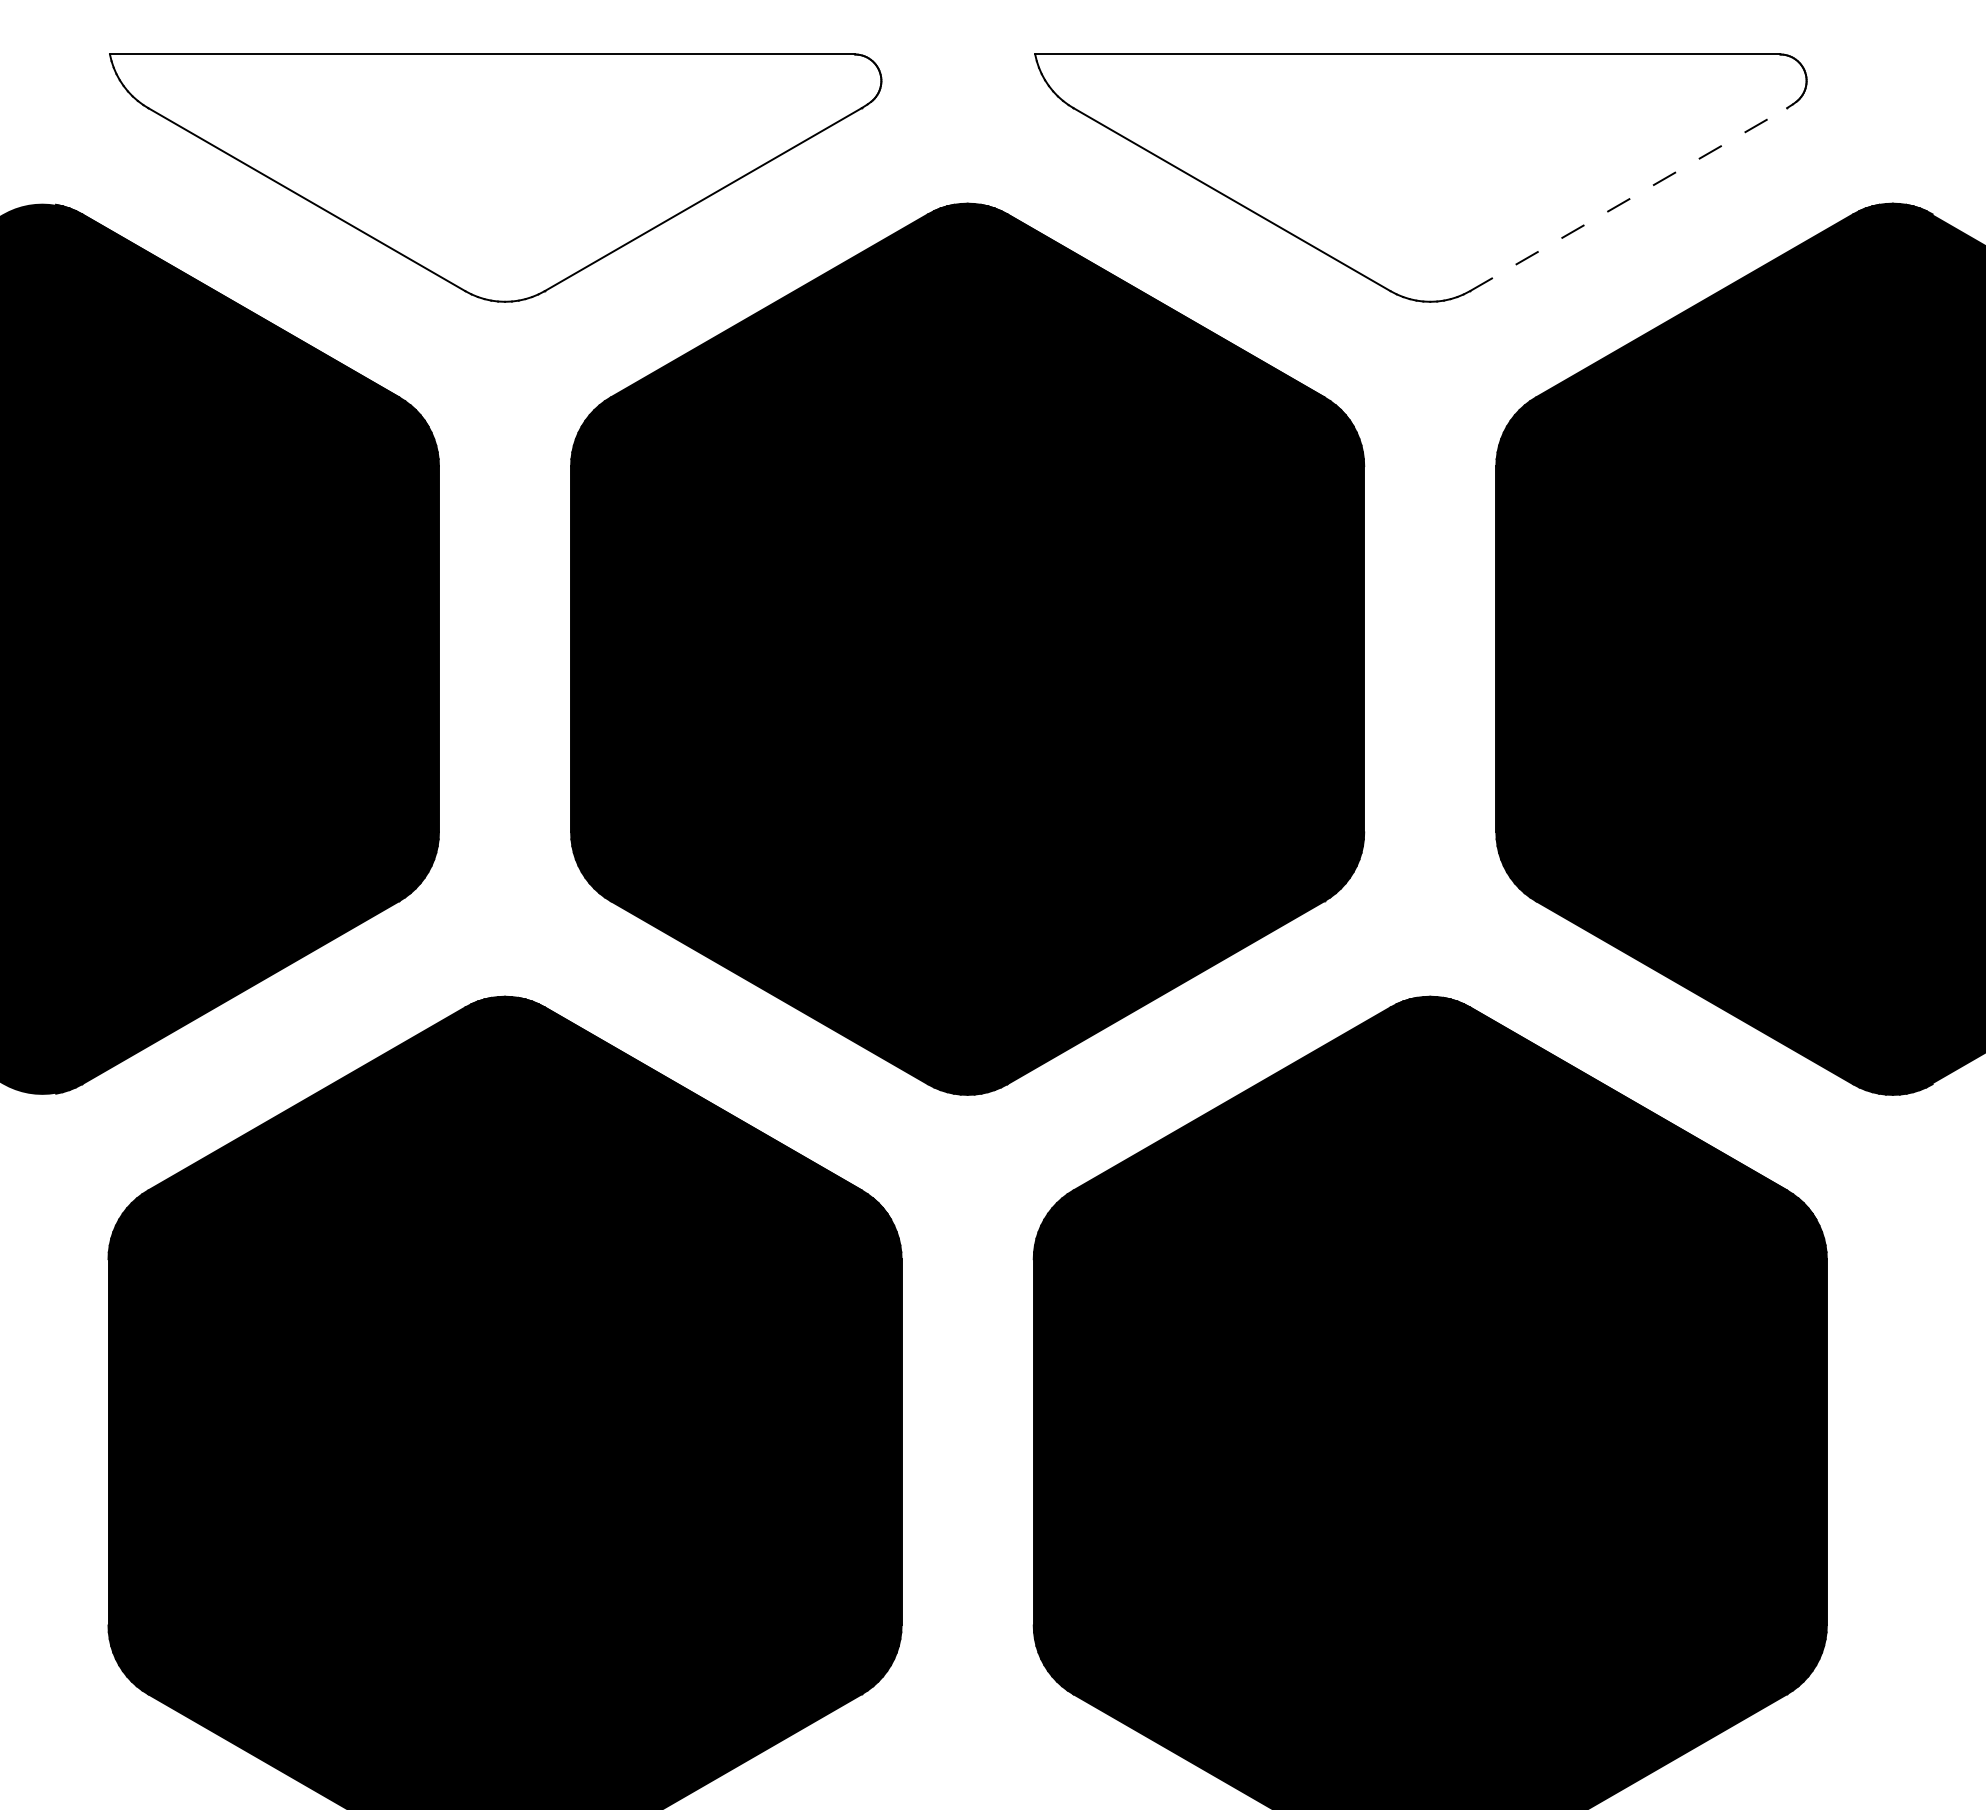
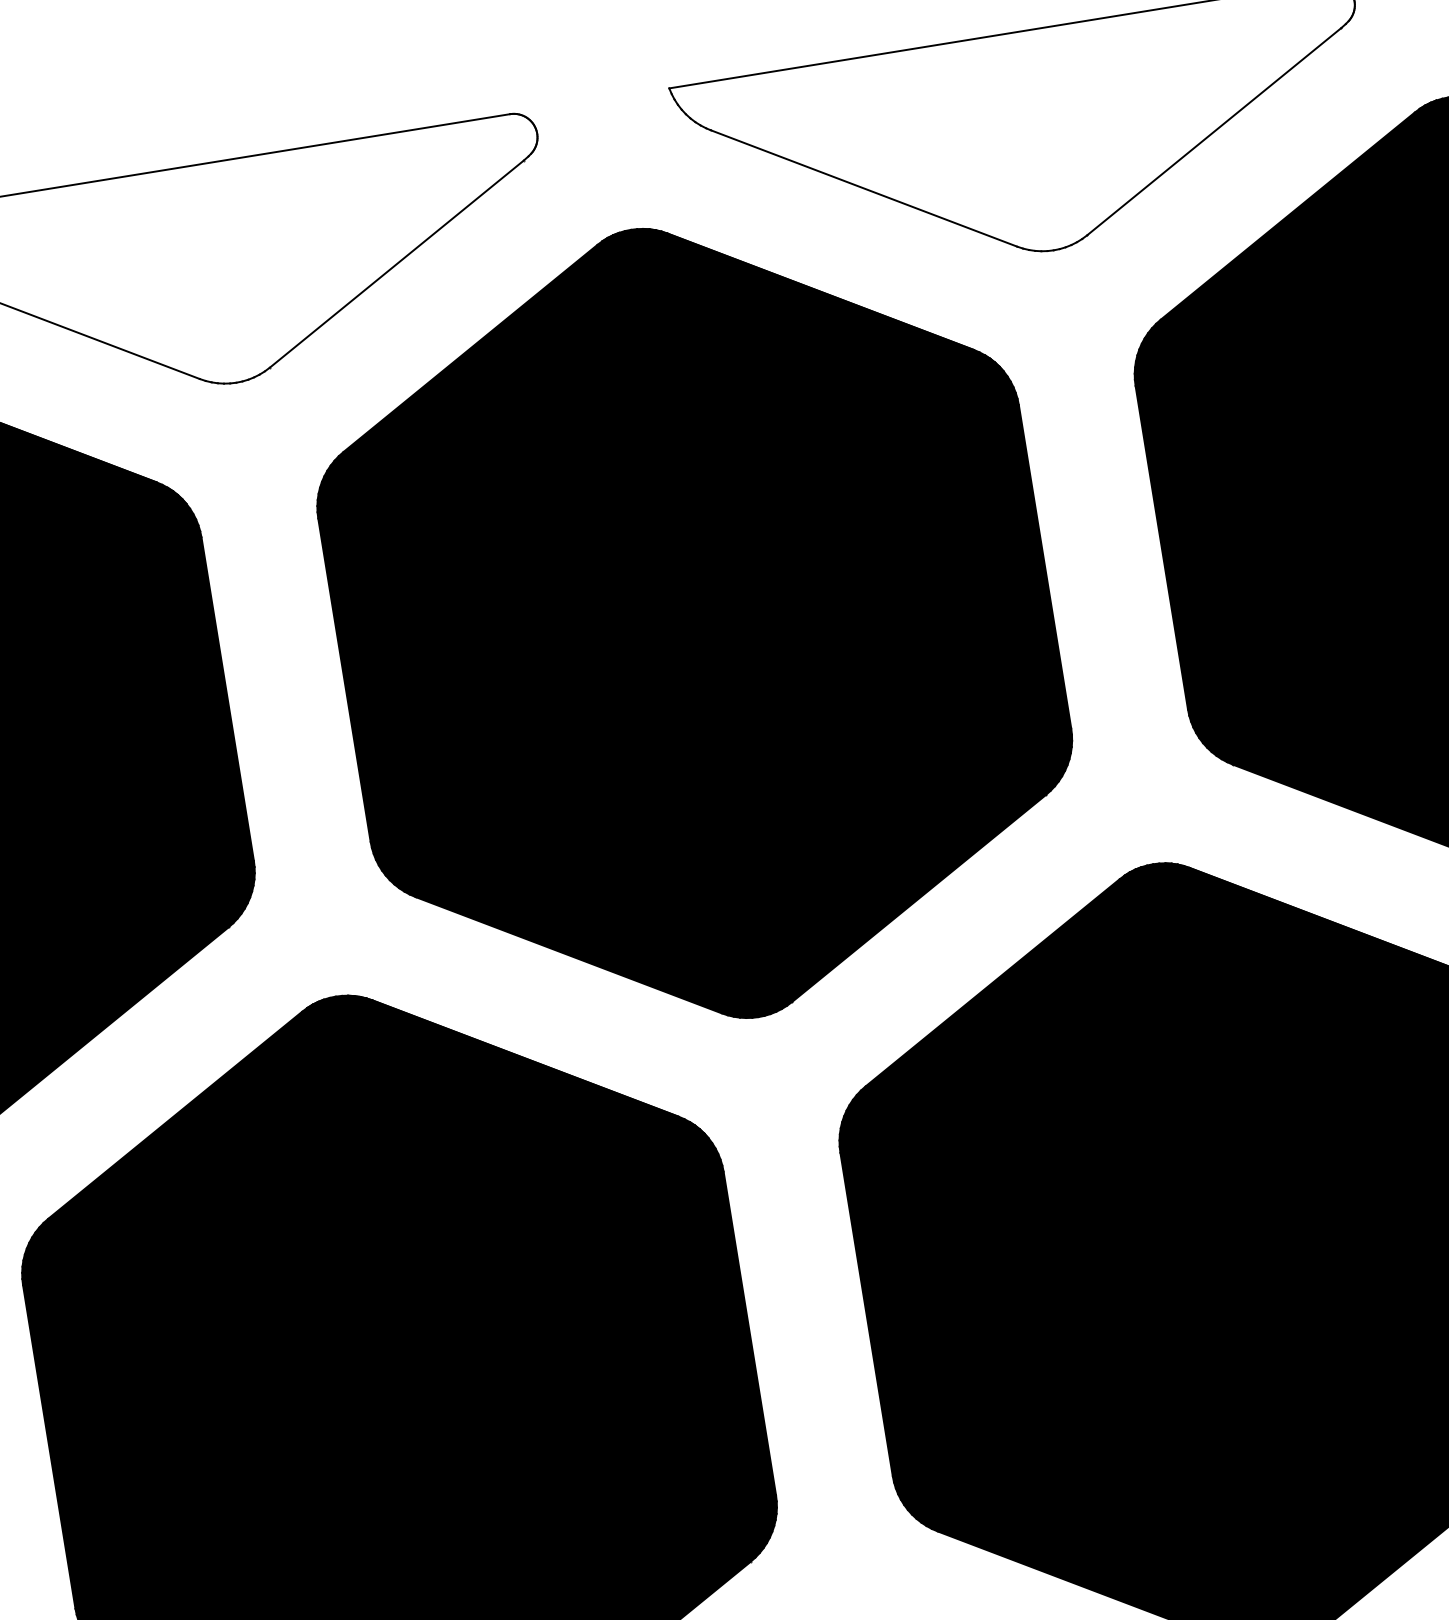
line: (1628, 199) -> (1214, 131), dashed -> solid

